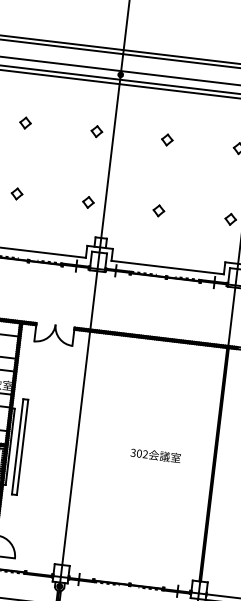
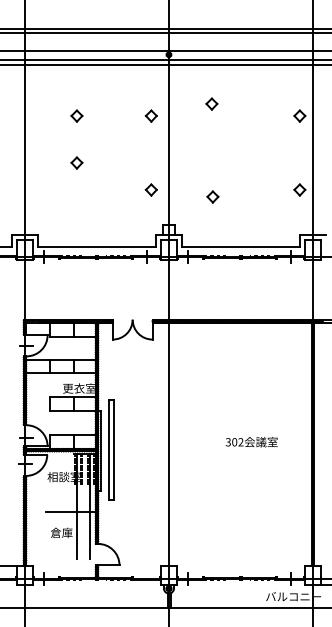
part: (166, 139) -> (211, 103), moved
part: (16, 193) -> (76, 162), moved
part: (158, 210) -> (212, 196), moved

